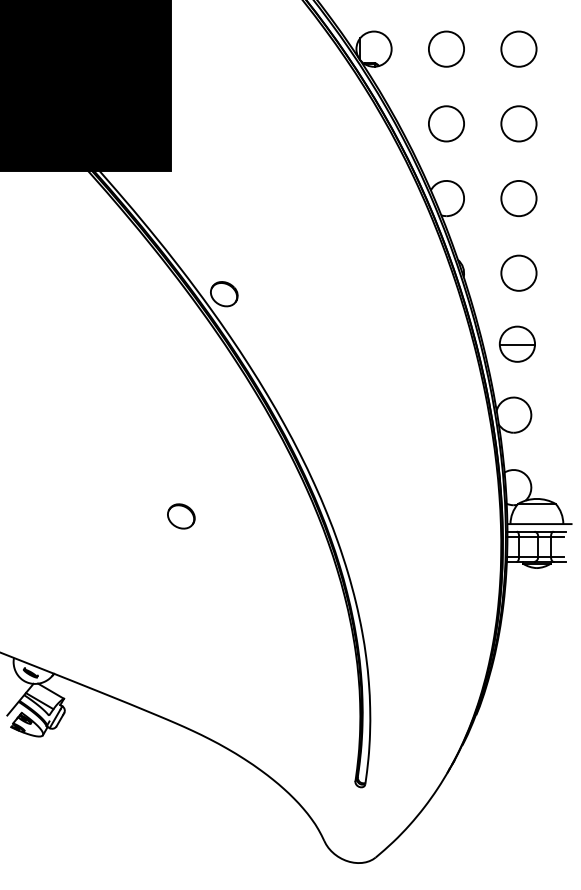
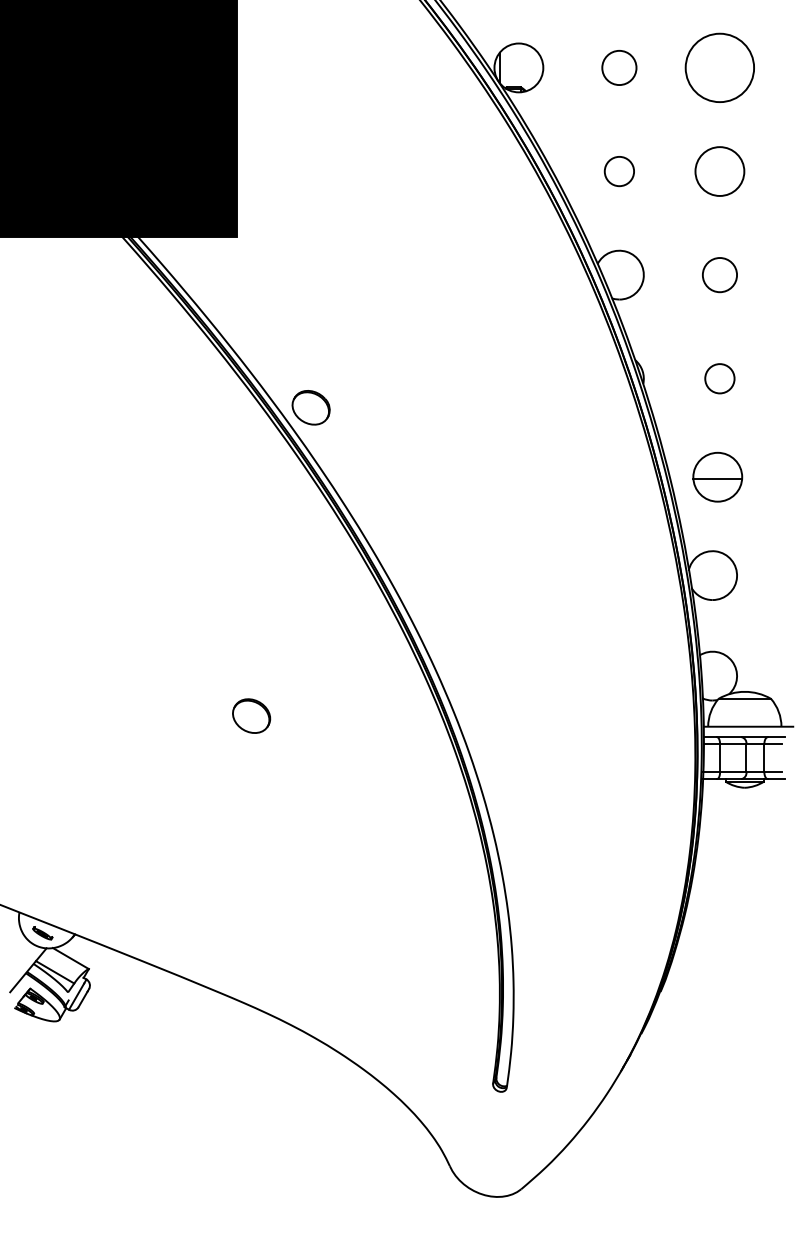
circle: (445, 48) -> (618, 67), size x0.7
circle: (518, 48) -> (719, 67), size x1.4
circle: (446, 123) -> (619, 171), size x0.6
circle: (518, 198) -> (719, 274), size x0.7
circle: (518, 273) -> (719, 378), size x0.6

